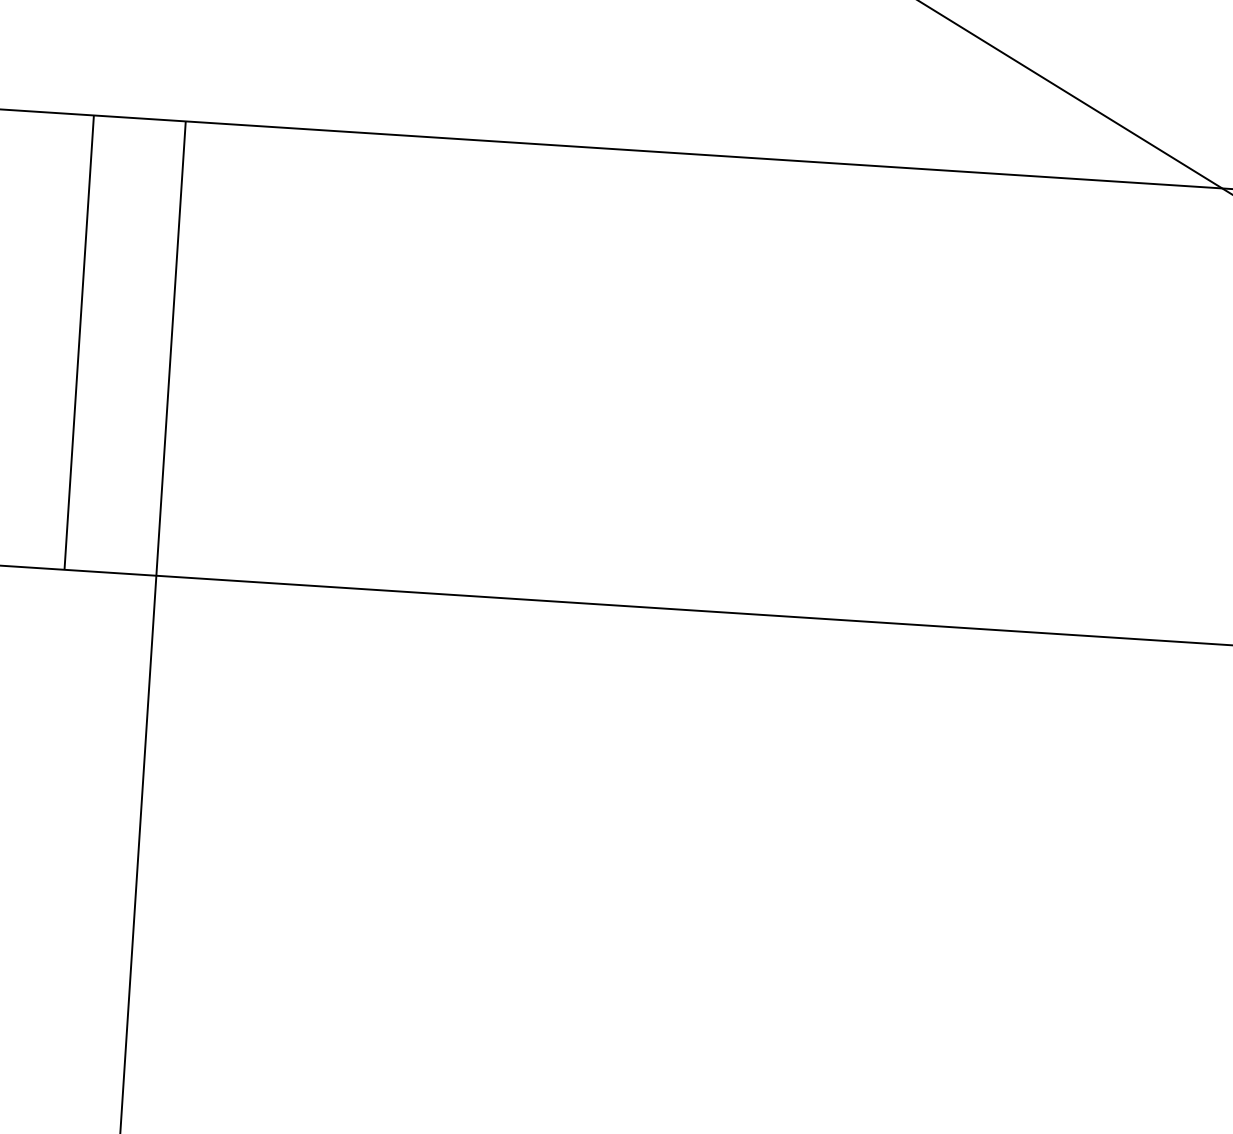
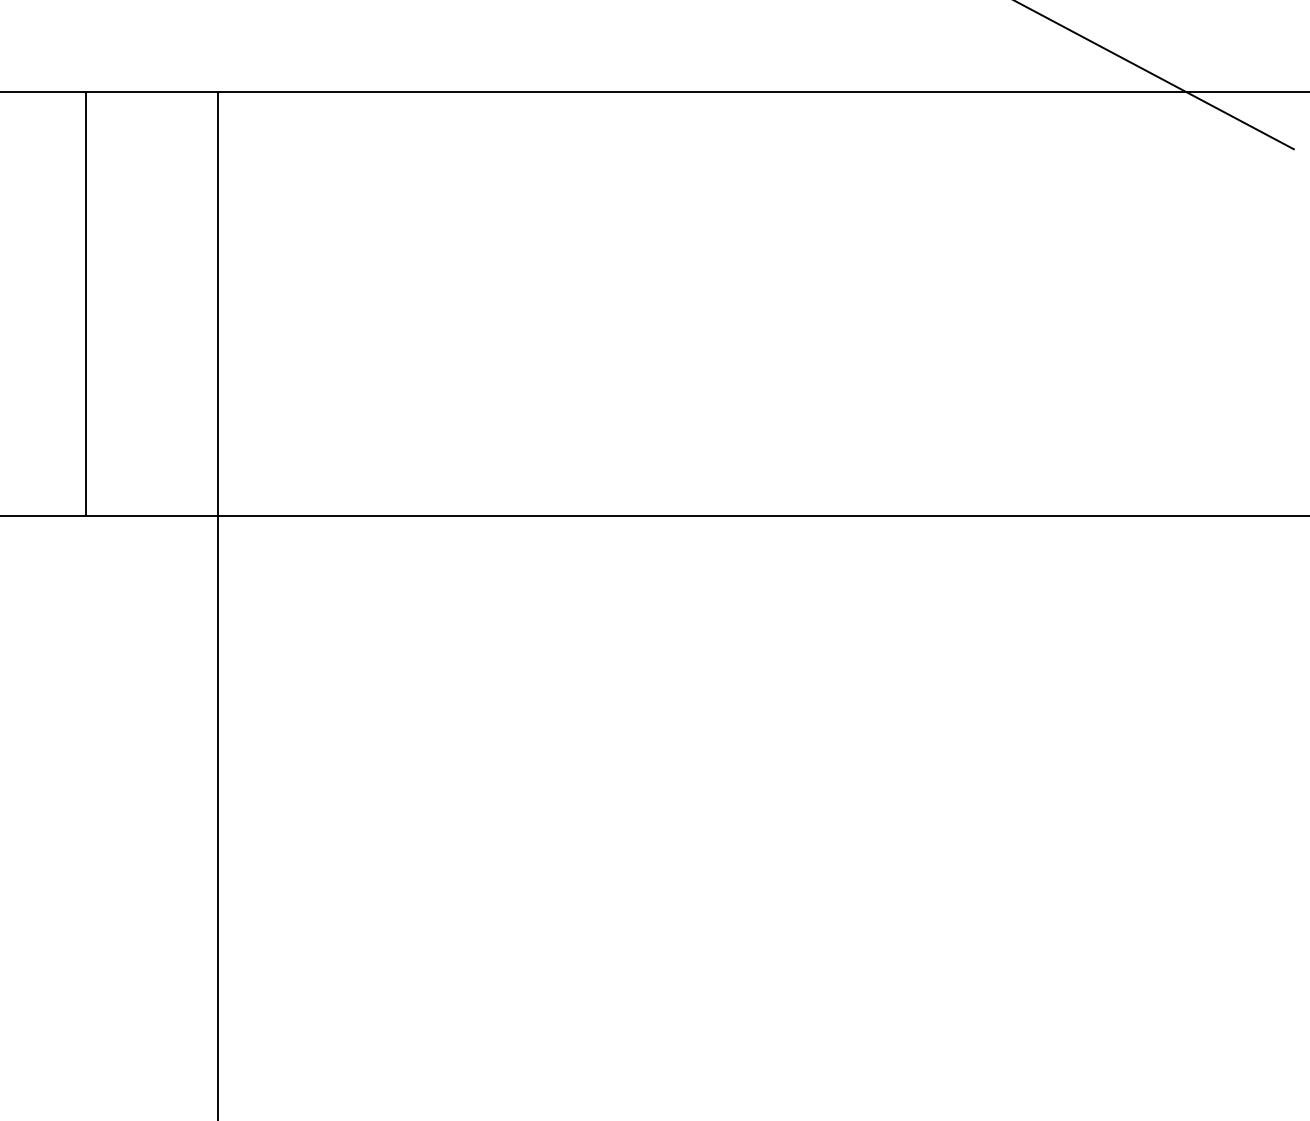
line: (79, 342) -> (86, 303), moved

